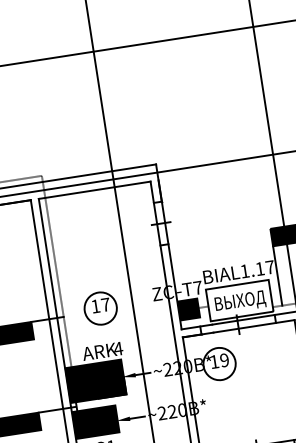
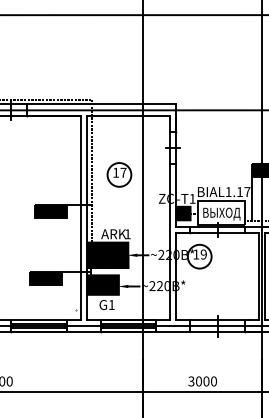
text: (197, 287) -> (192, 198), -T7 -> -T1
part: (100, 307) -> (119, 174), moved
text: (118, 349) -> (127, 234), 4 -> 1

